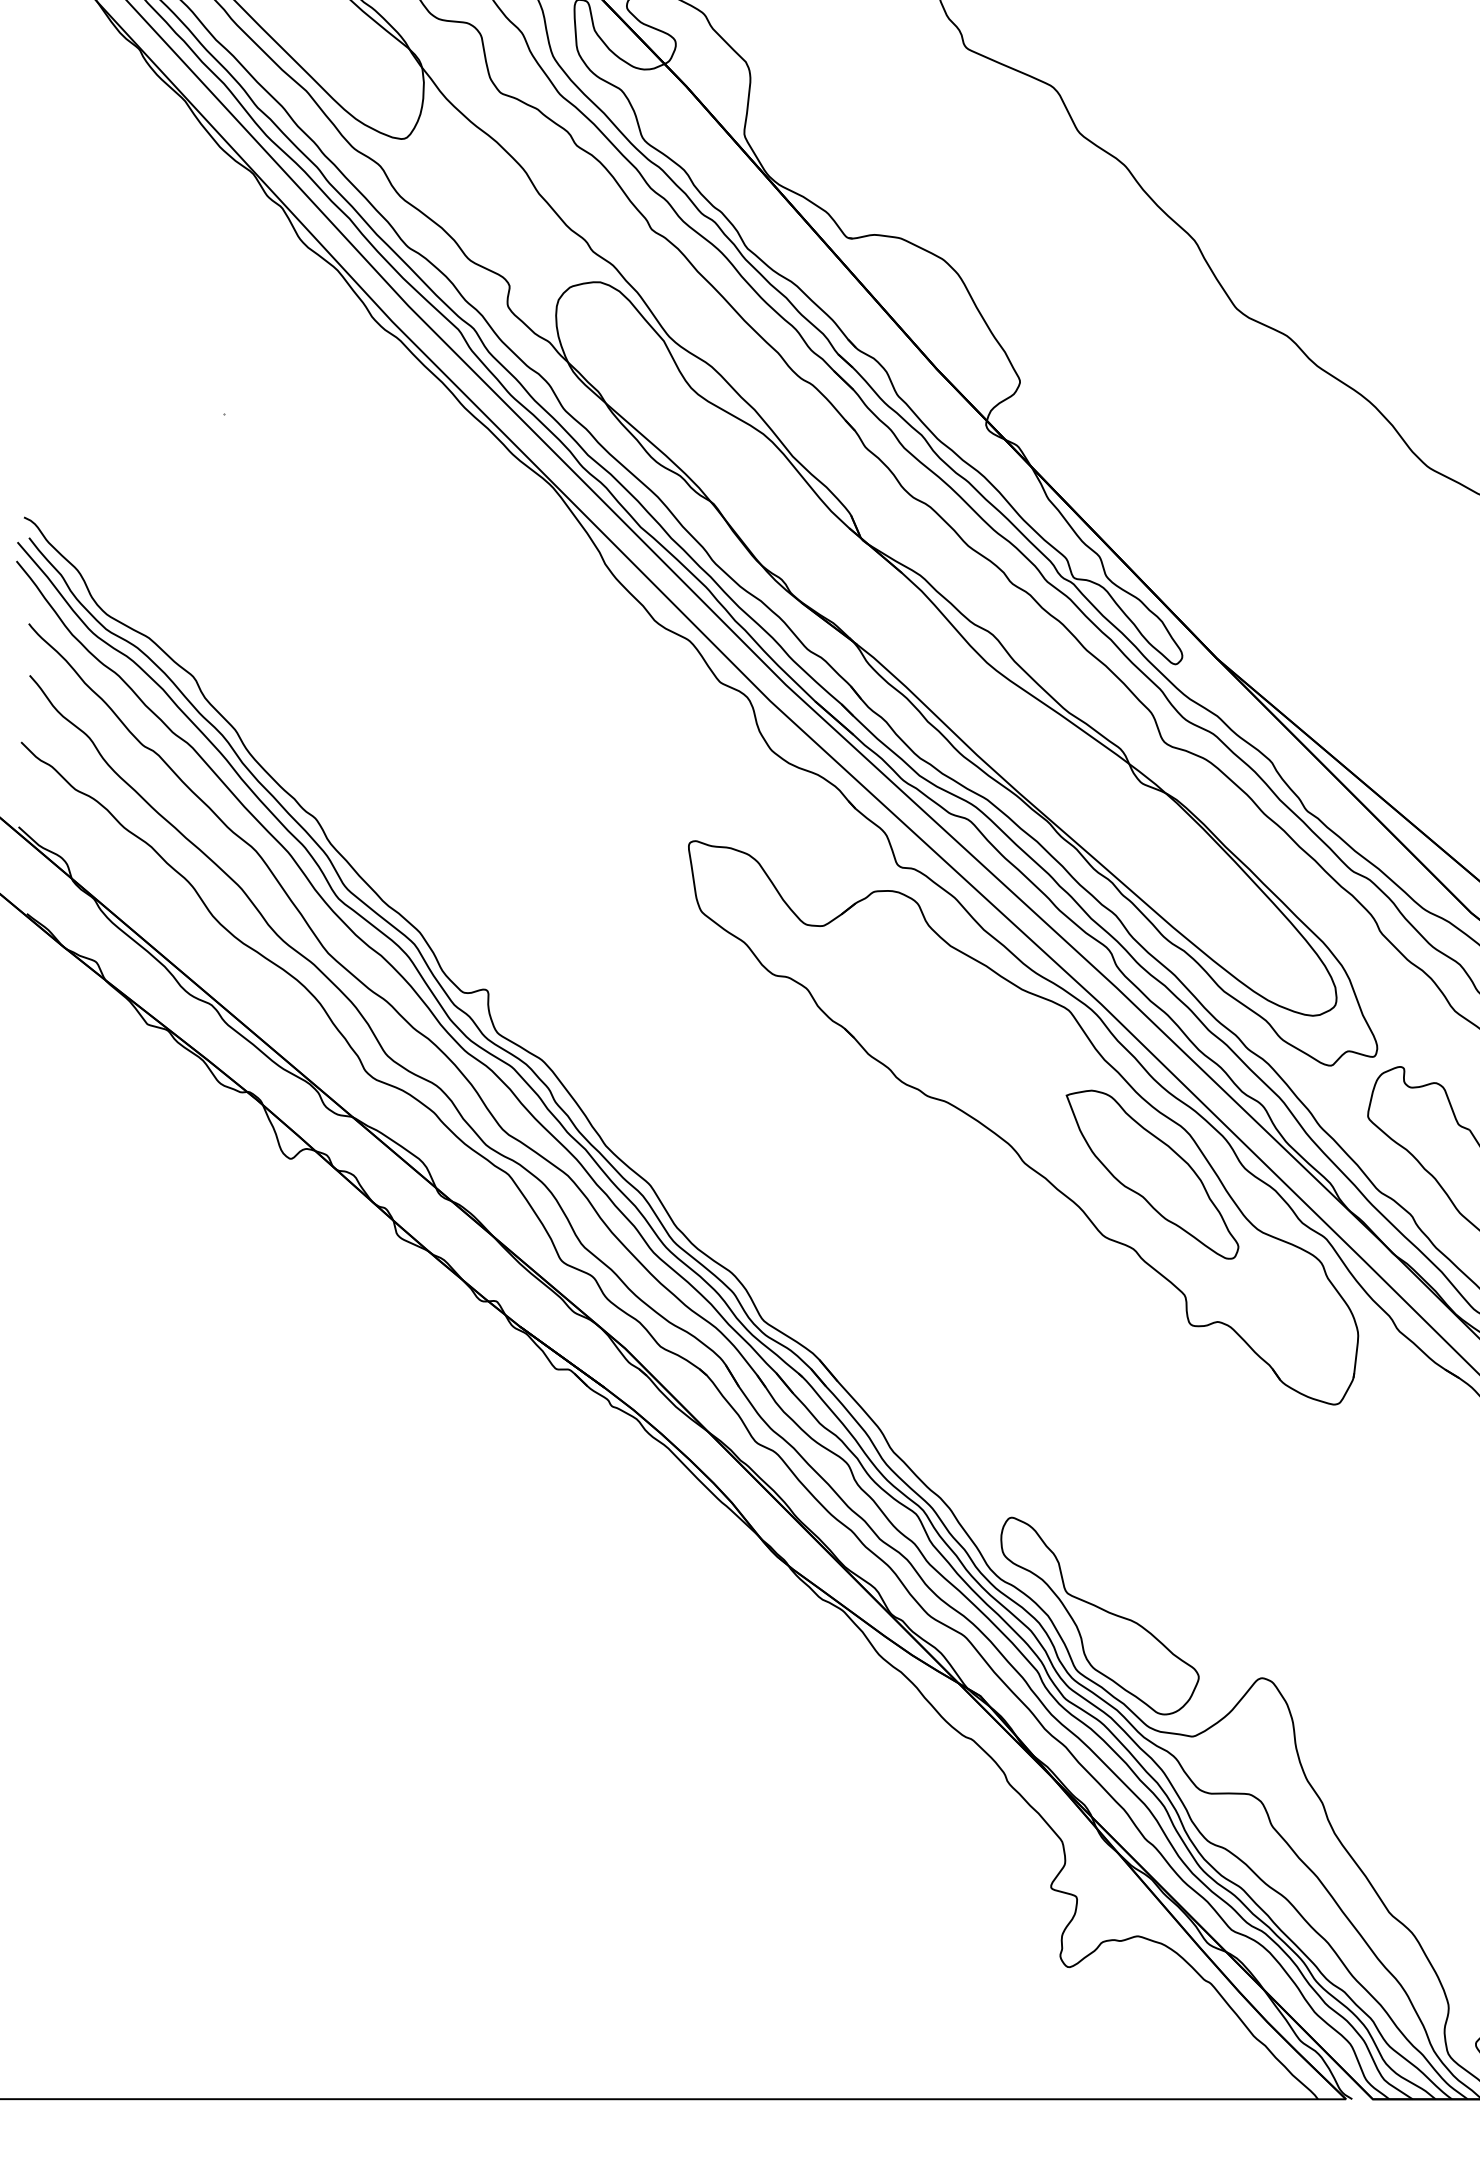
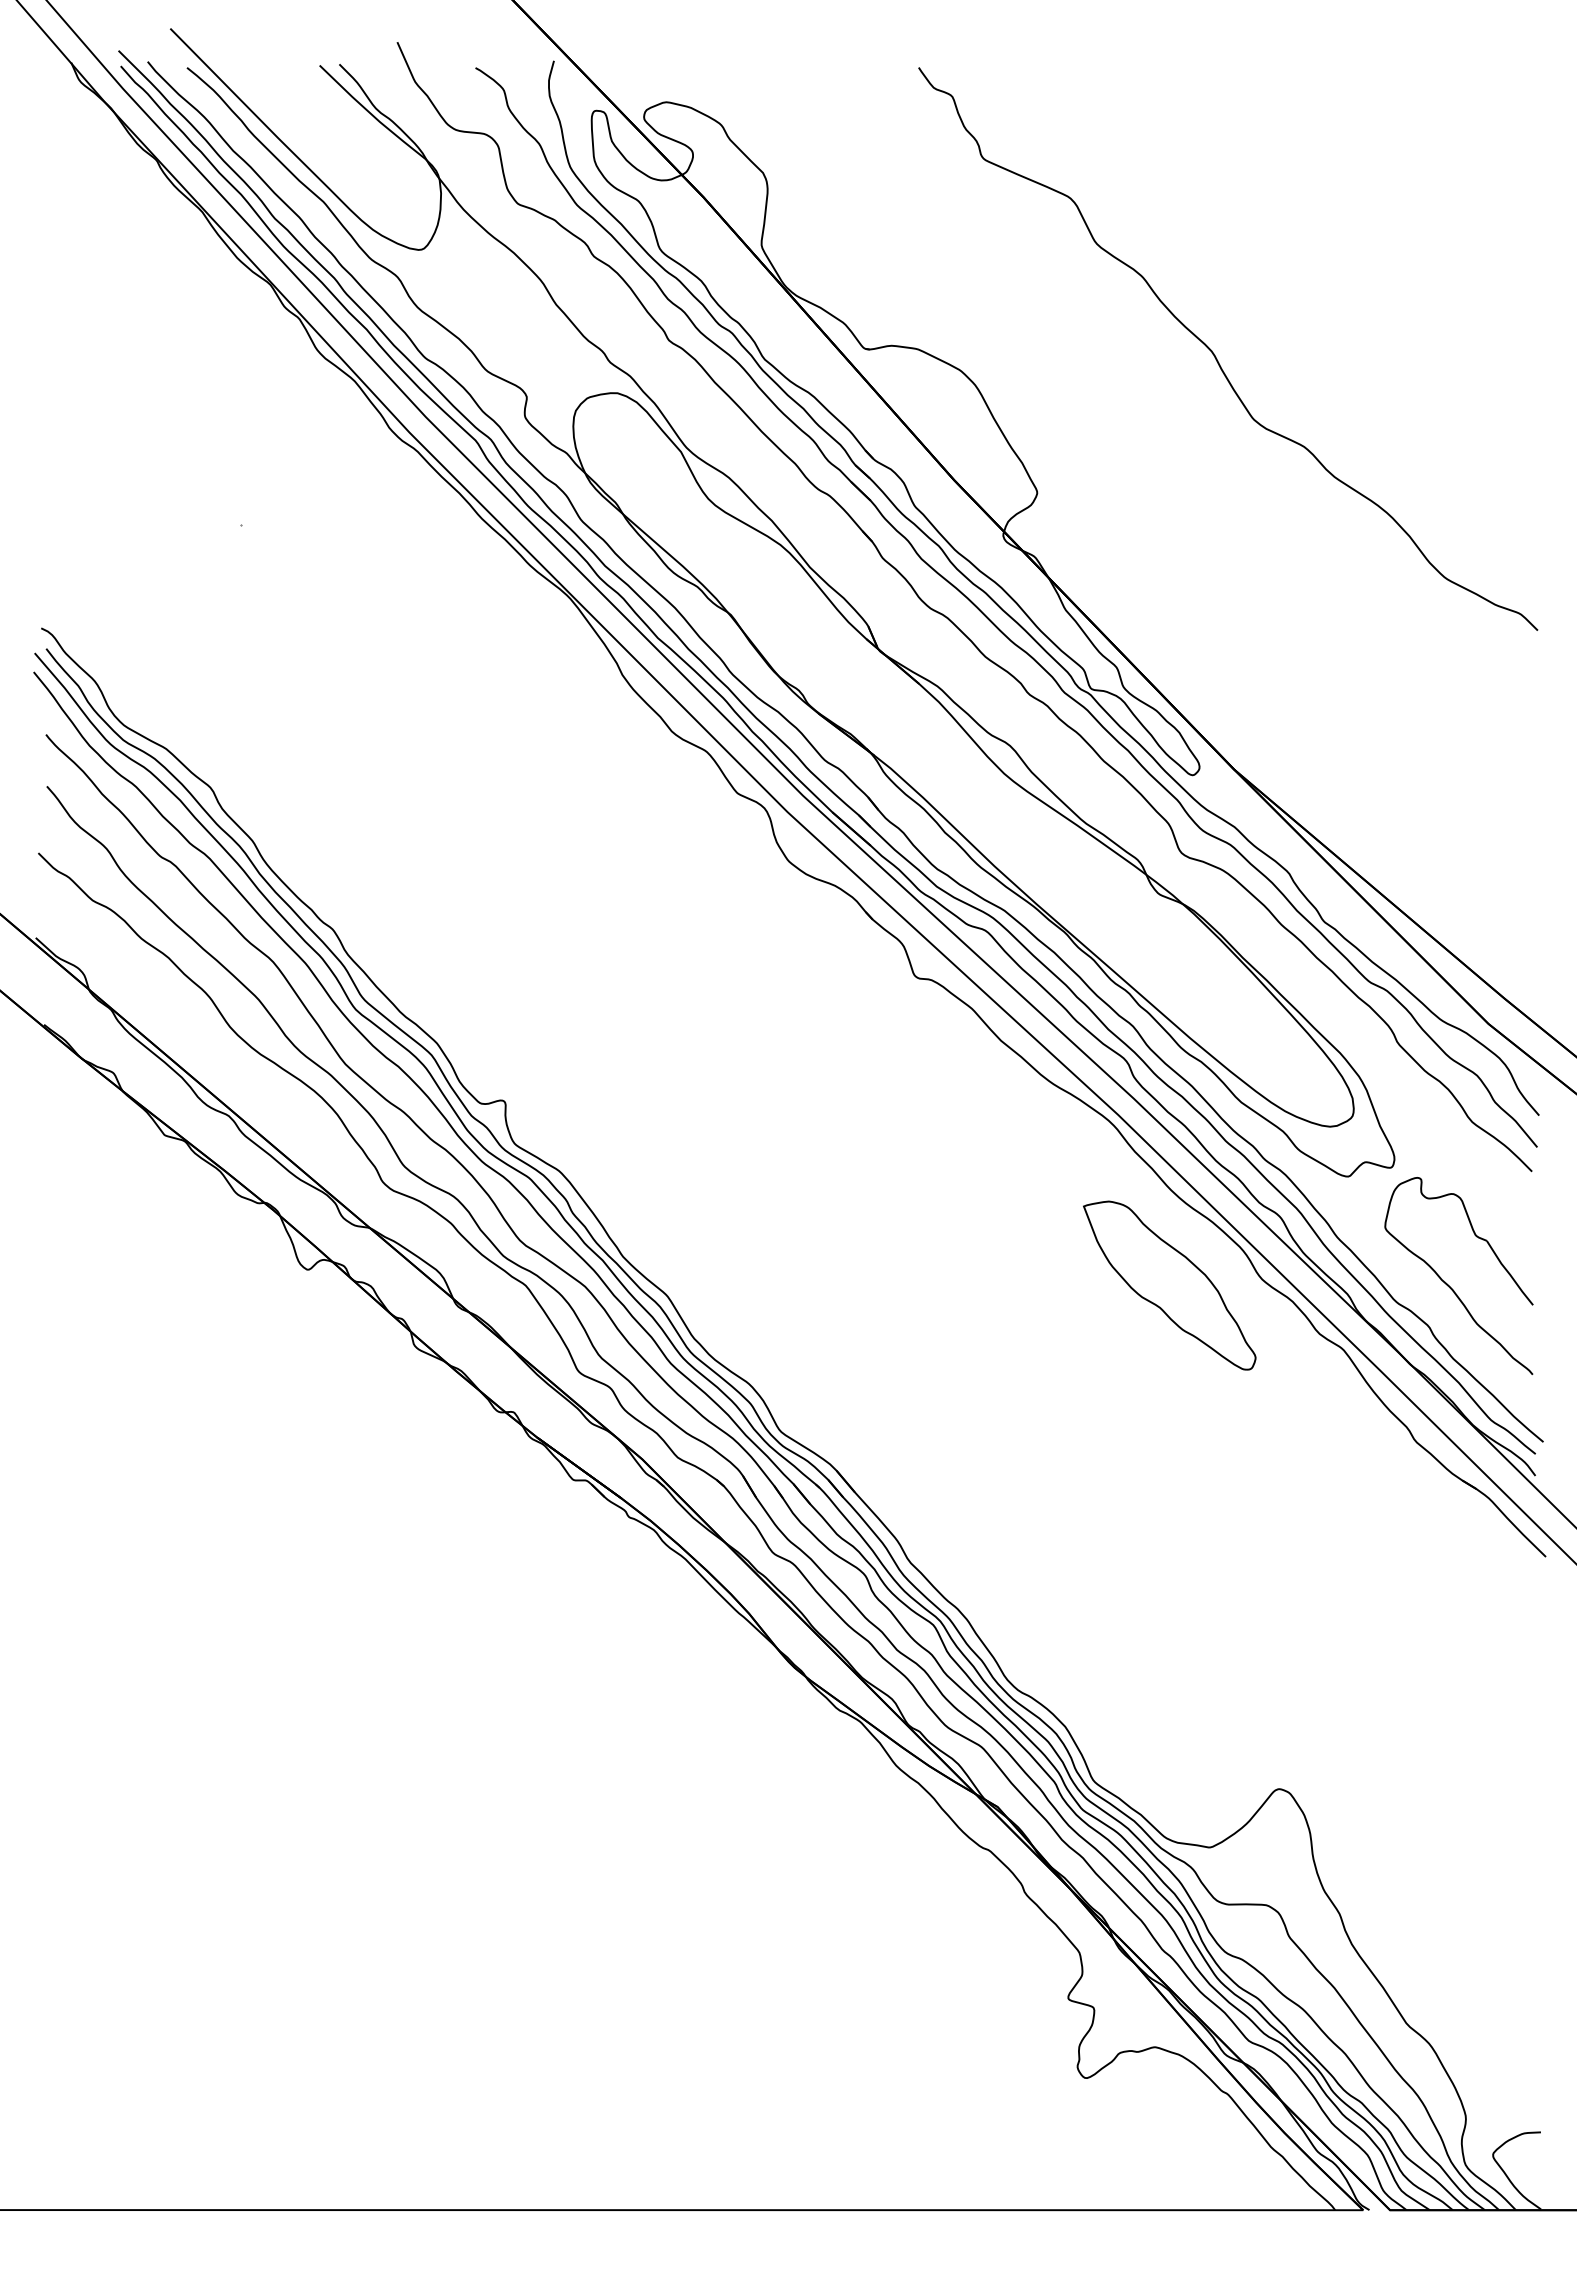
part: (1023, 1122) -> (1040, 1233), removed
part: (1099, 1615) -> (1116, 1726), removed

